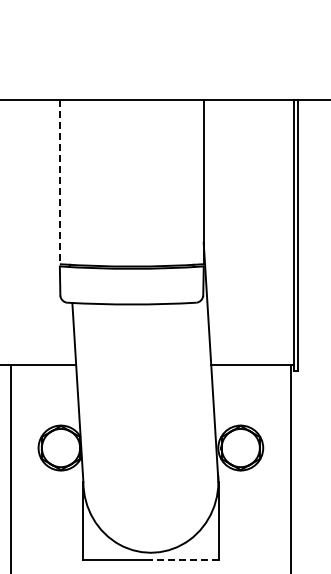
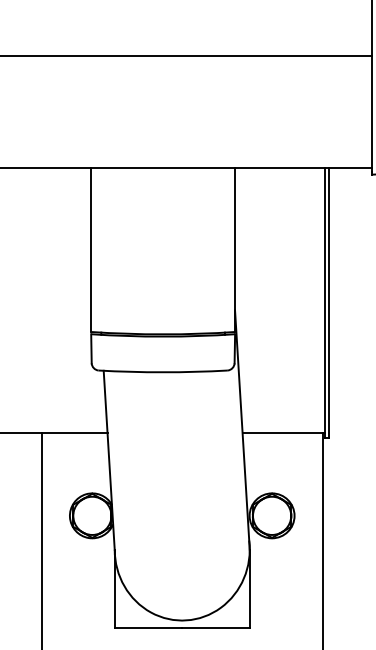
line: (60, 182) -> (91, 250), dashed -> solid
line: (185, 559) -> (216, 627), dashed -> solid

